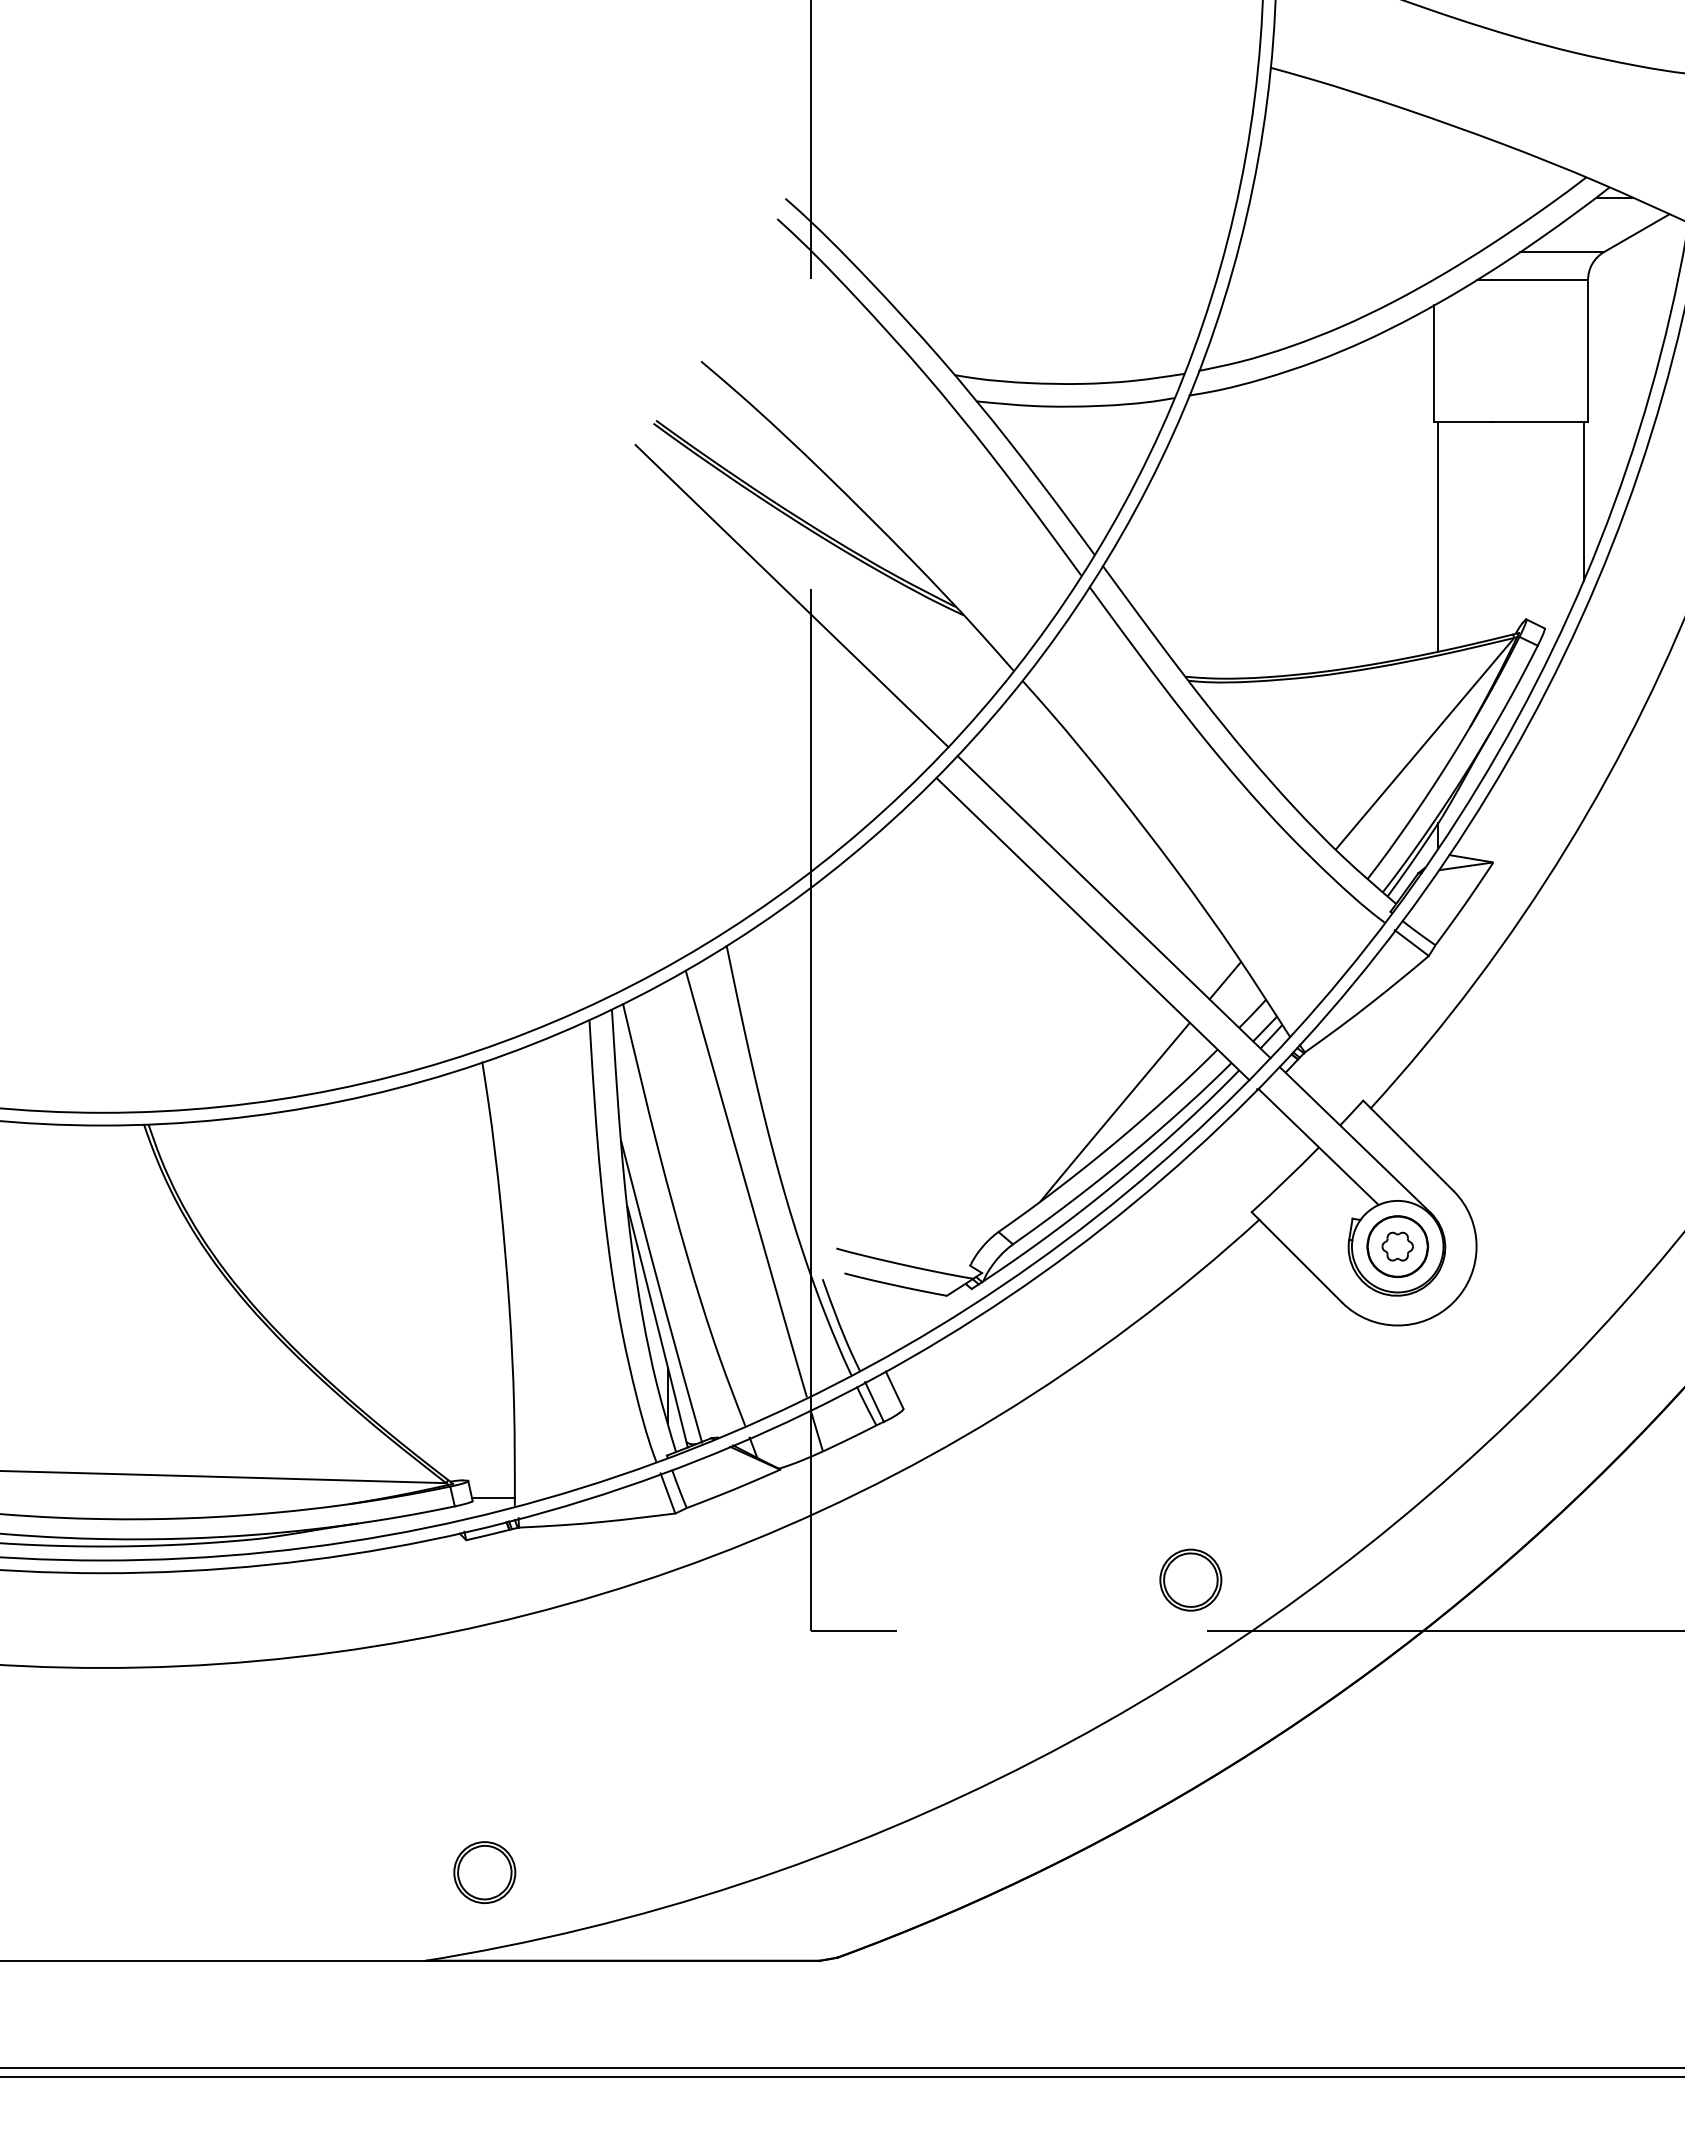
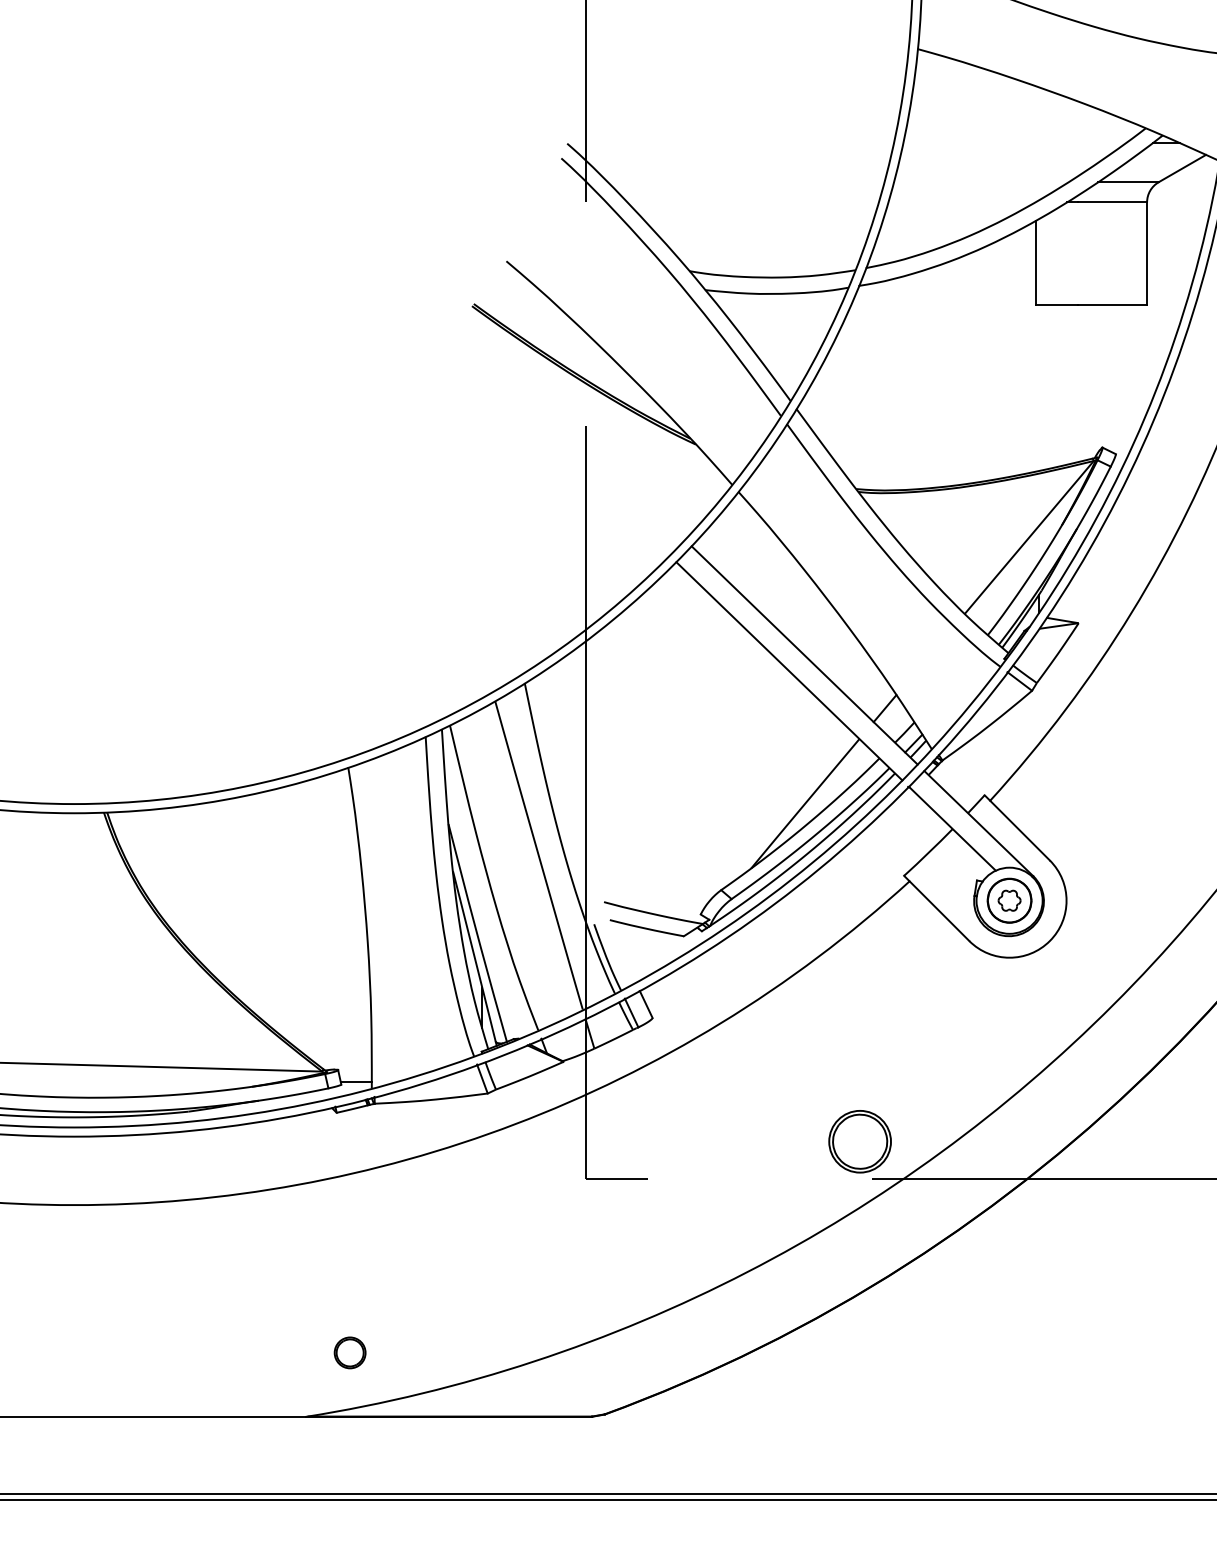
line: (1583, 500) -> (1143, 361), removed
line: (1438, 536) -> (1039, 387), removed
line: (791, 596) -> (571, 431), removed
part: (1190, 1579) -> (859, 1141), size x1.4
part: (484, 1872) -> (349, 1352), size x0.7

